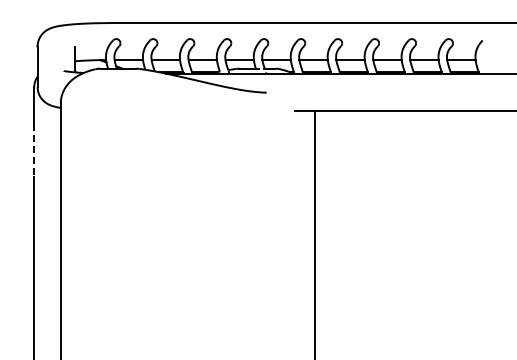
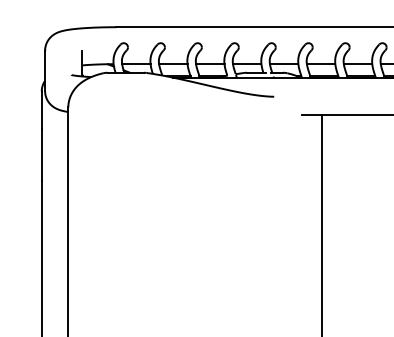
line: (34, 151) -> (42, 155), dashed -> solid

